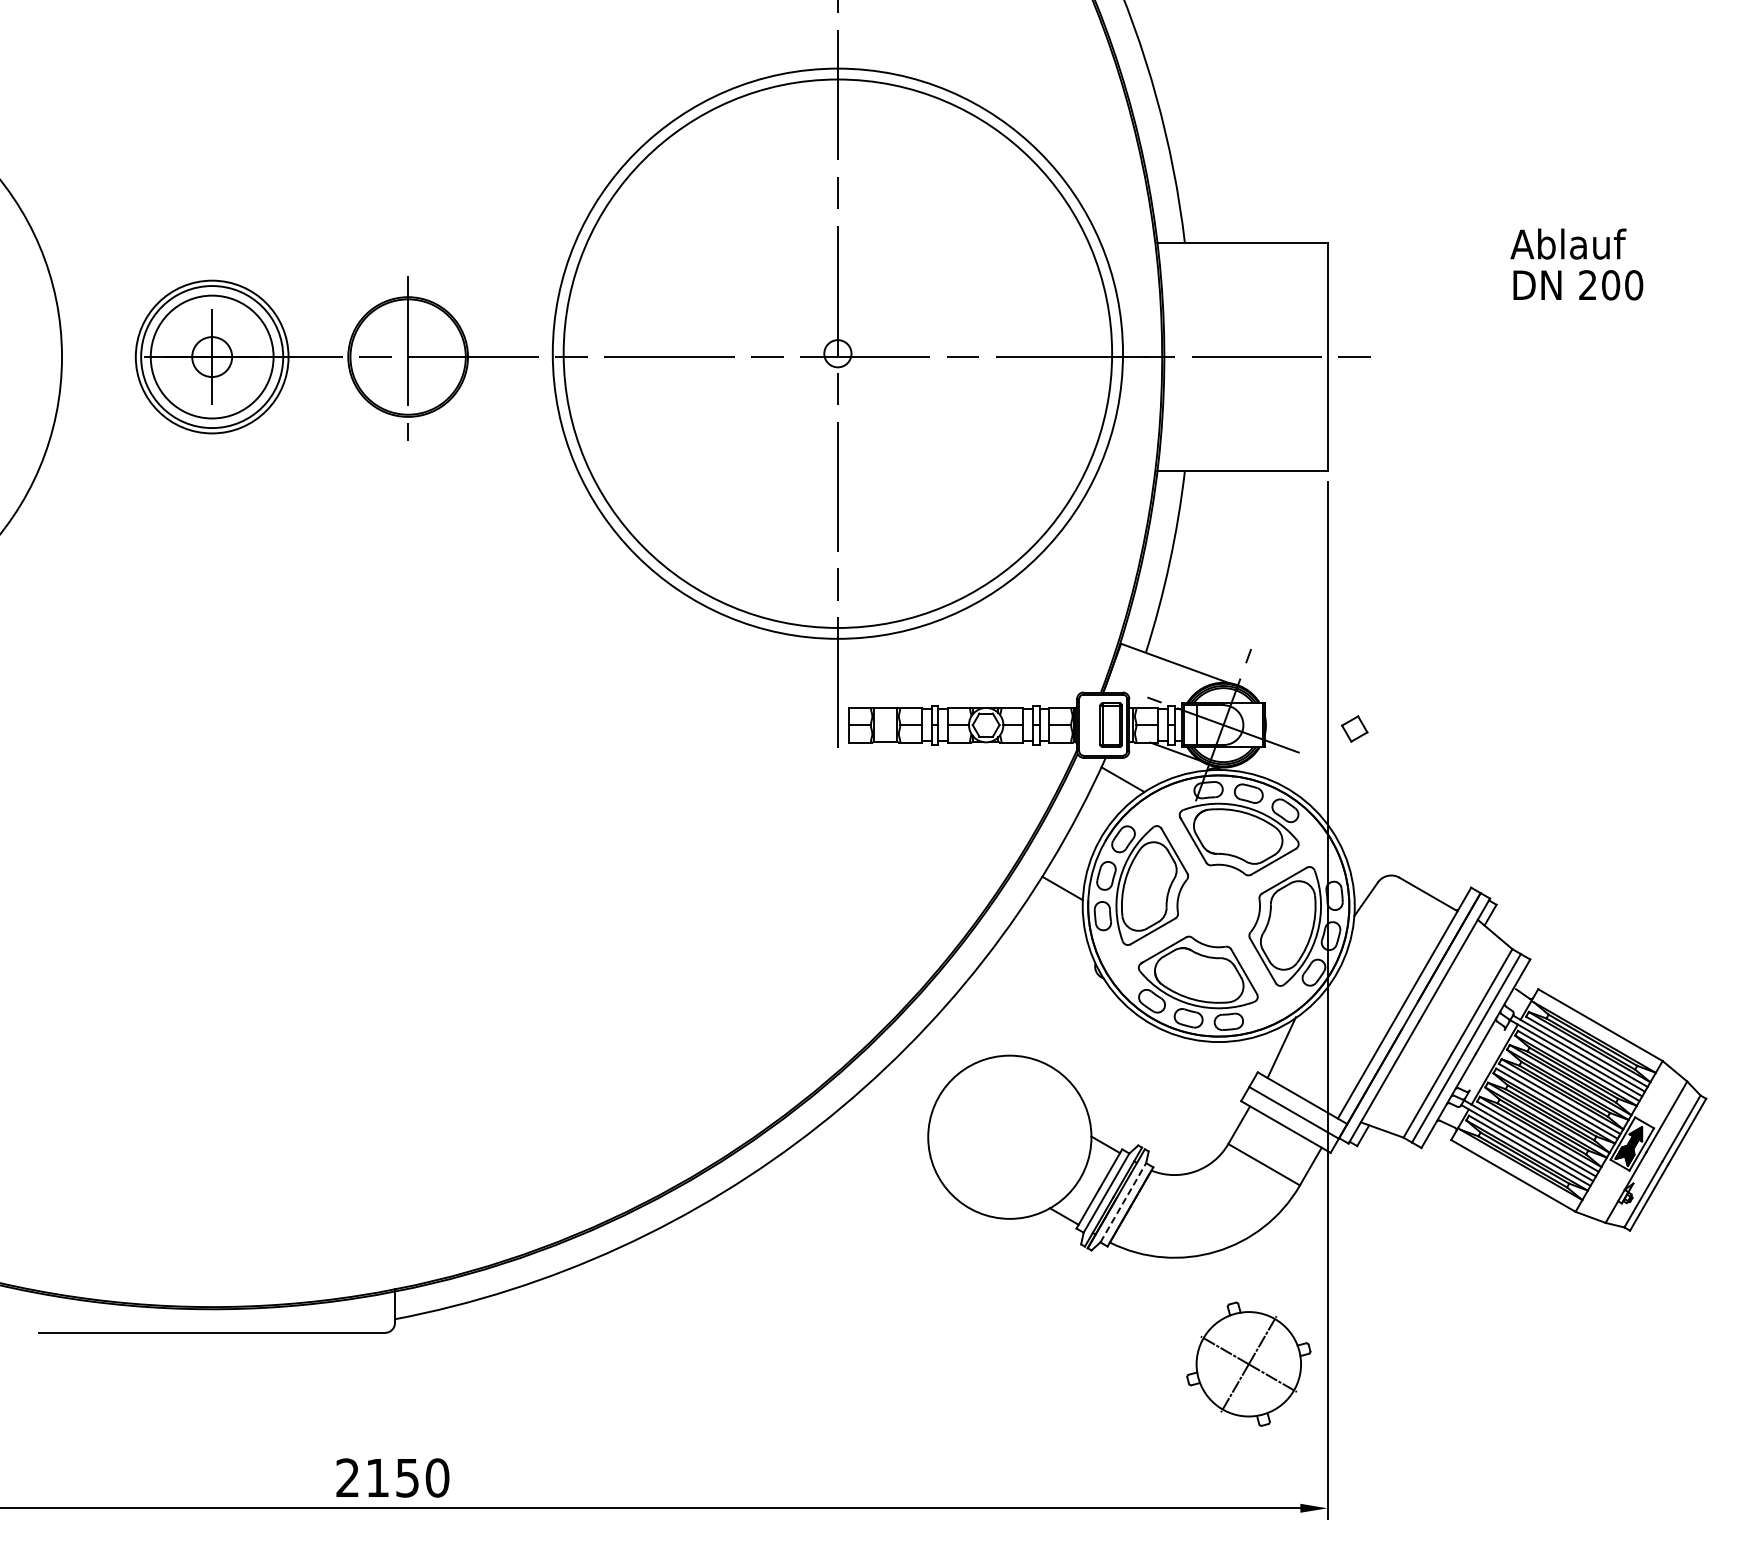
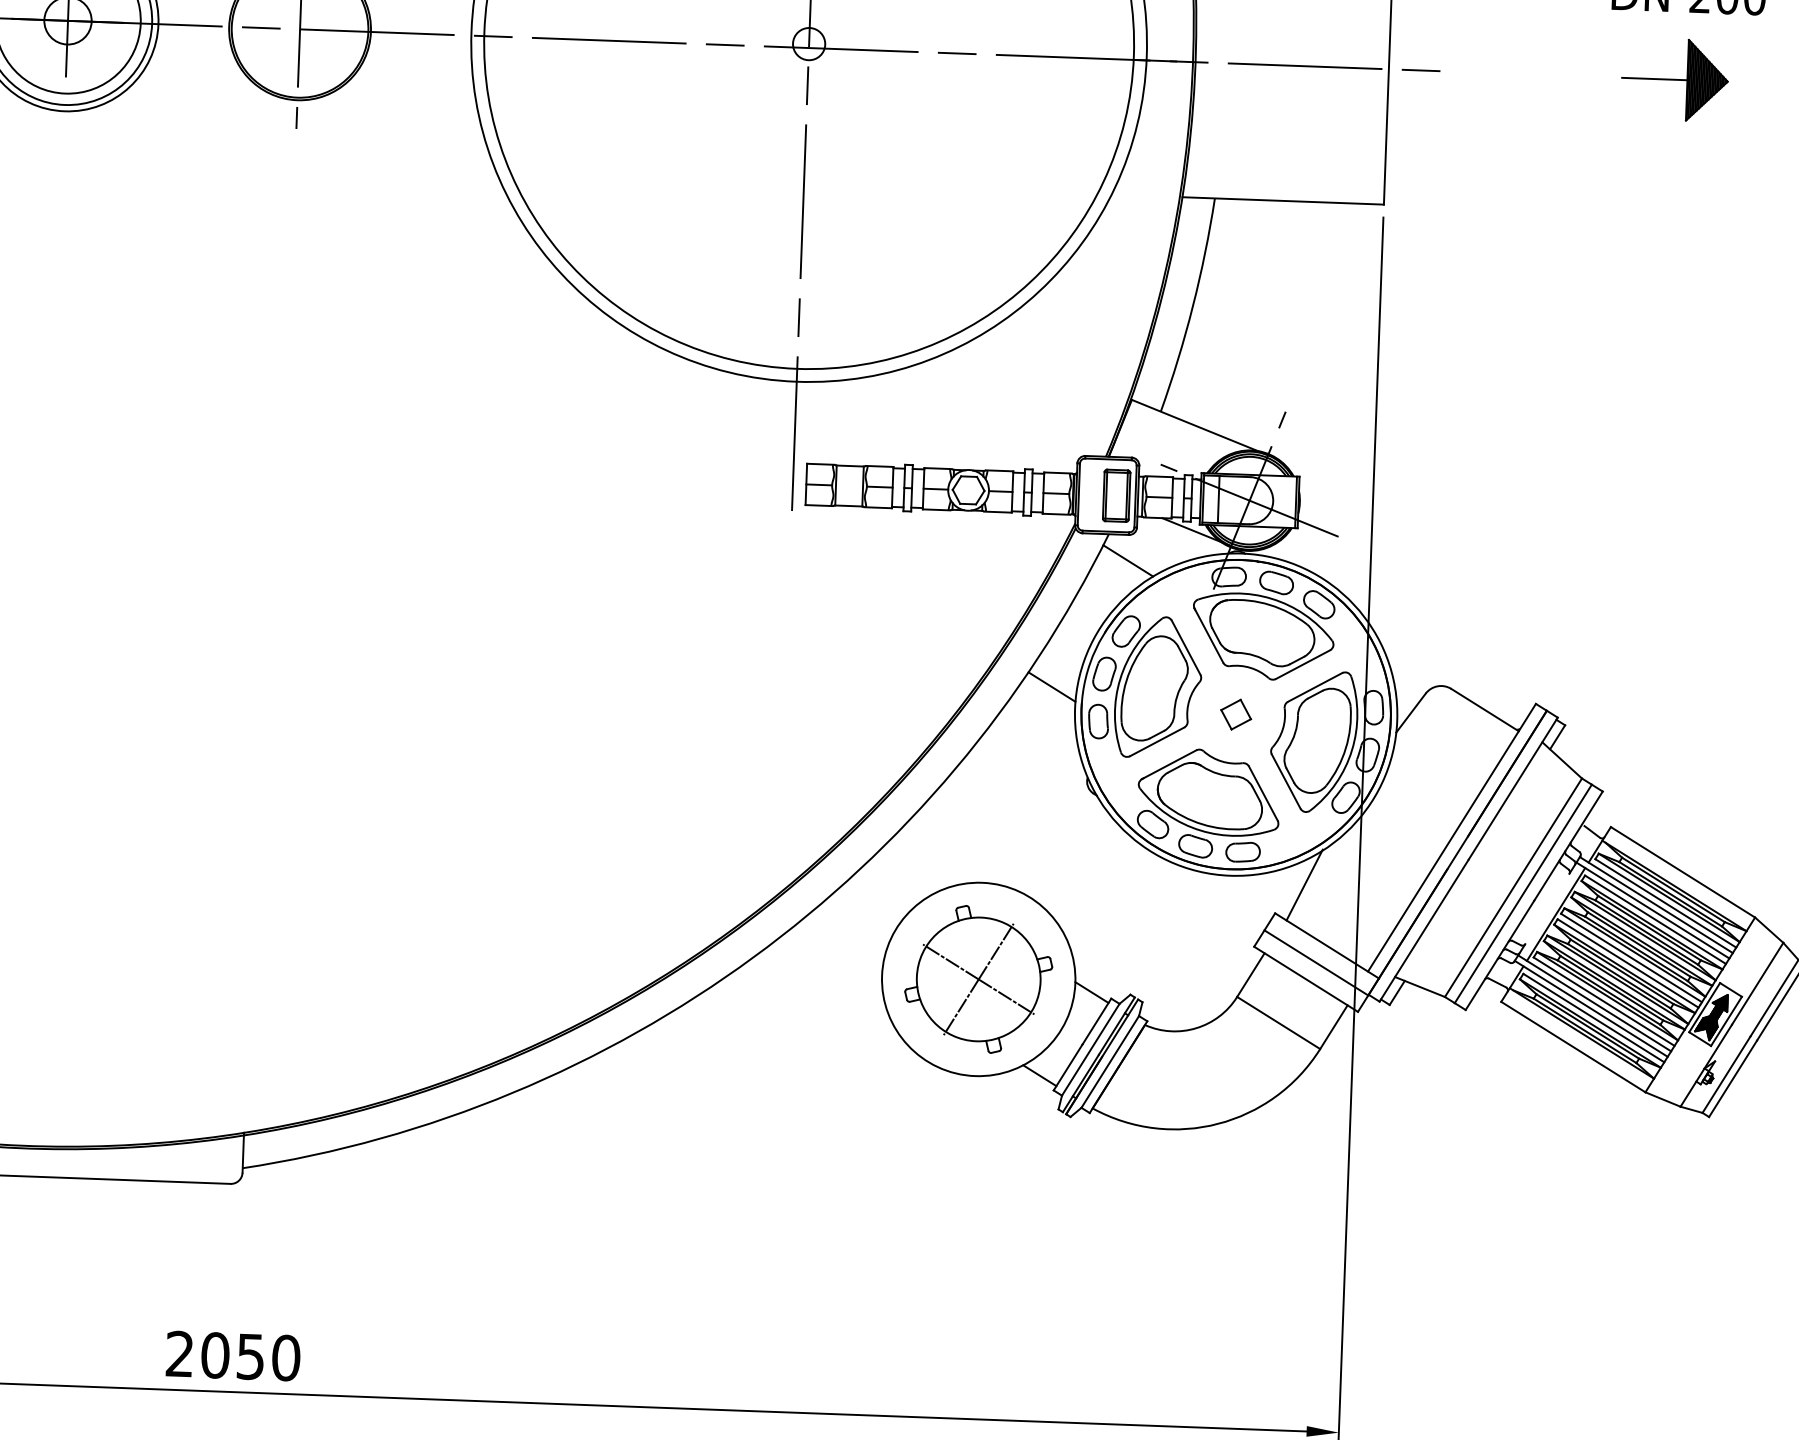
part: (1569, 357) -> (1675, 80), added
part: (1354, 728) -> (1235, 714), moved
line: (1123, 1202) -> (1110, 1061), dashed -> solid
part: (1248, 1363) -> (978, 978), moved
text: (377, 1477) -> (215, 1354), 2150 -> 2050

